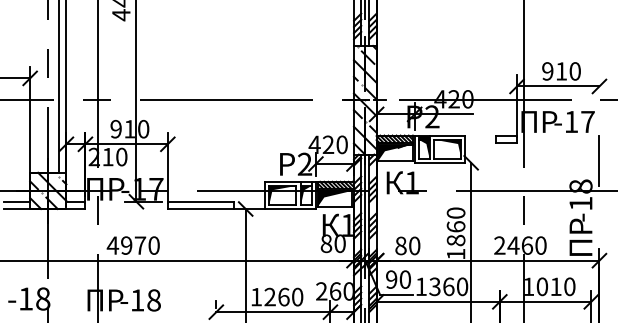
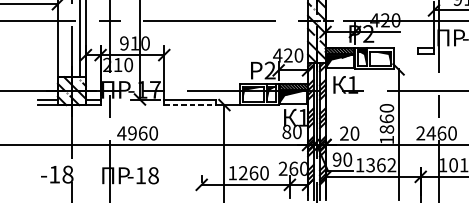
line: (201, 209) -> (190, 105), solid -> dashed
text: (140, 245) -> (143, 133), 4970 -> 4960
text: (400, 245) -> (344, 133), 80 -> 20
text: (462, 286) -> (391, 164), 1360 -> 1362

